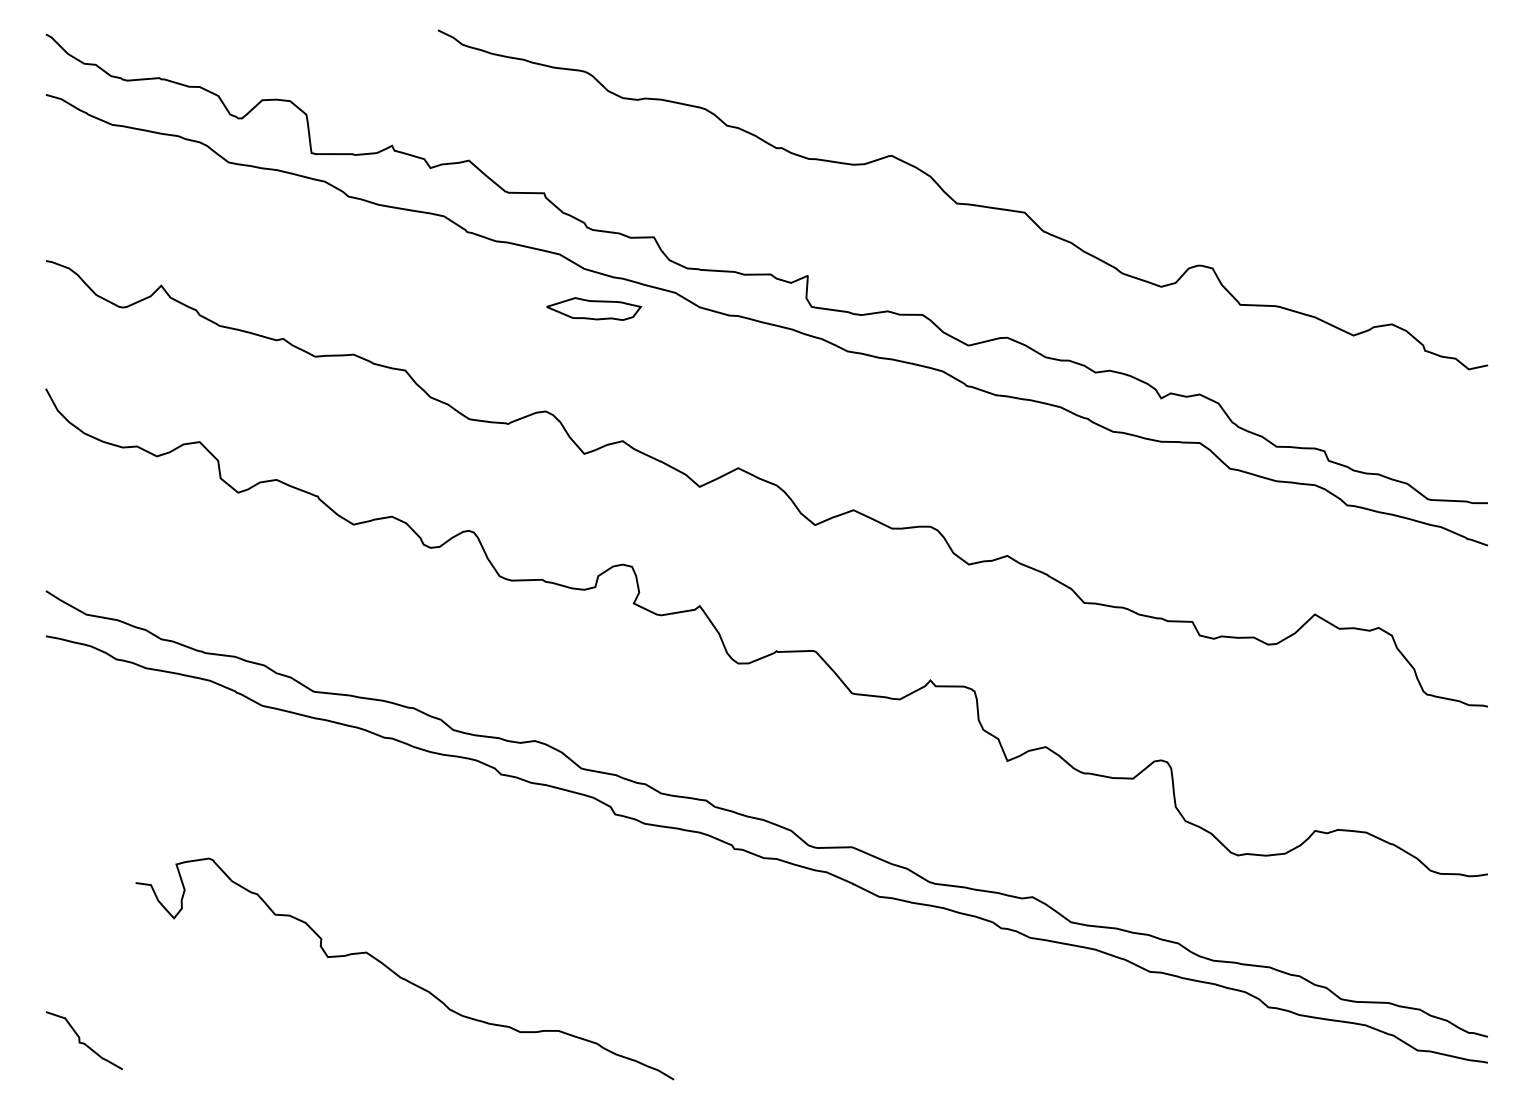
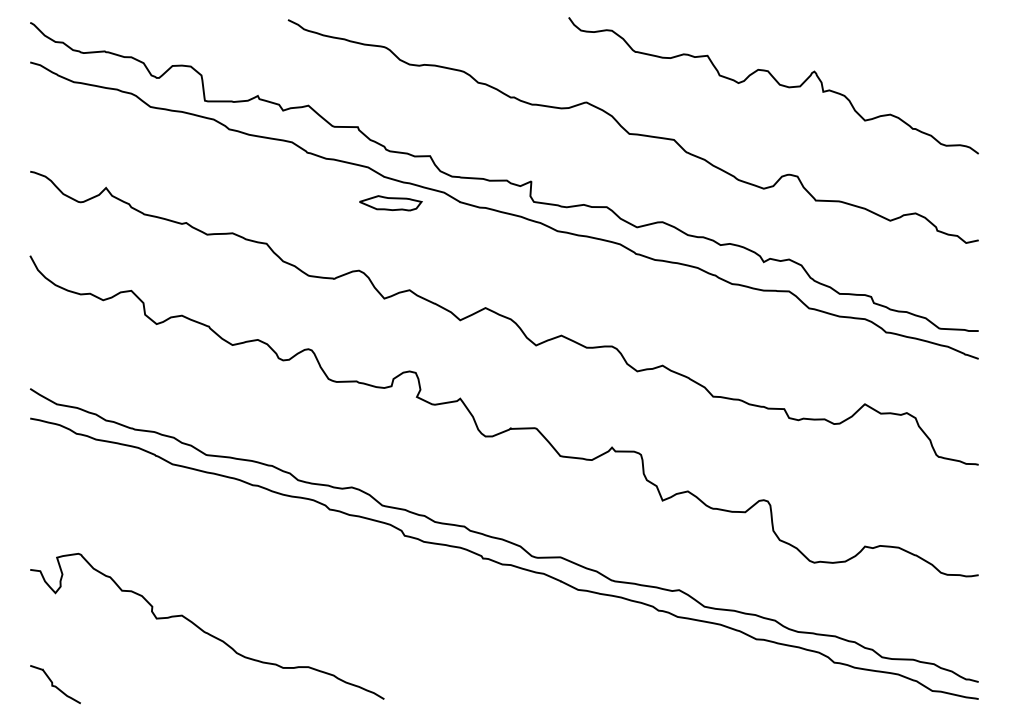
curve: (1180, 125) -> (776, 82), added
curve: (400, 975) -> (204, 630), moved

